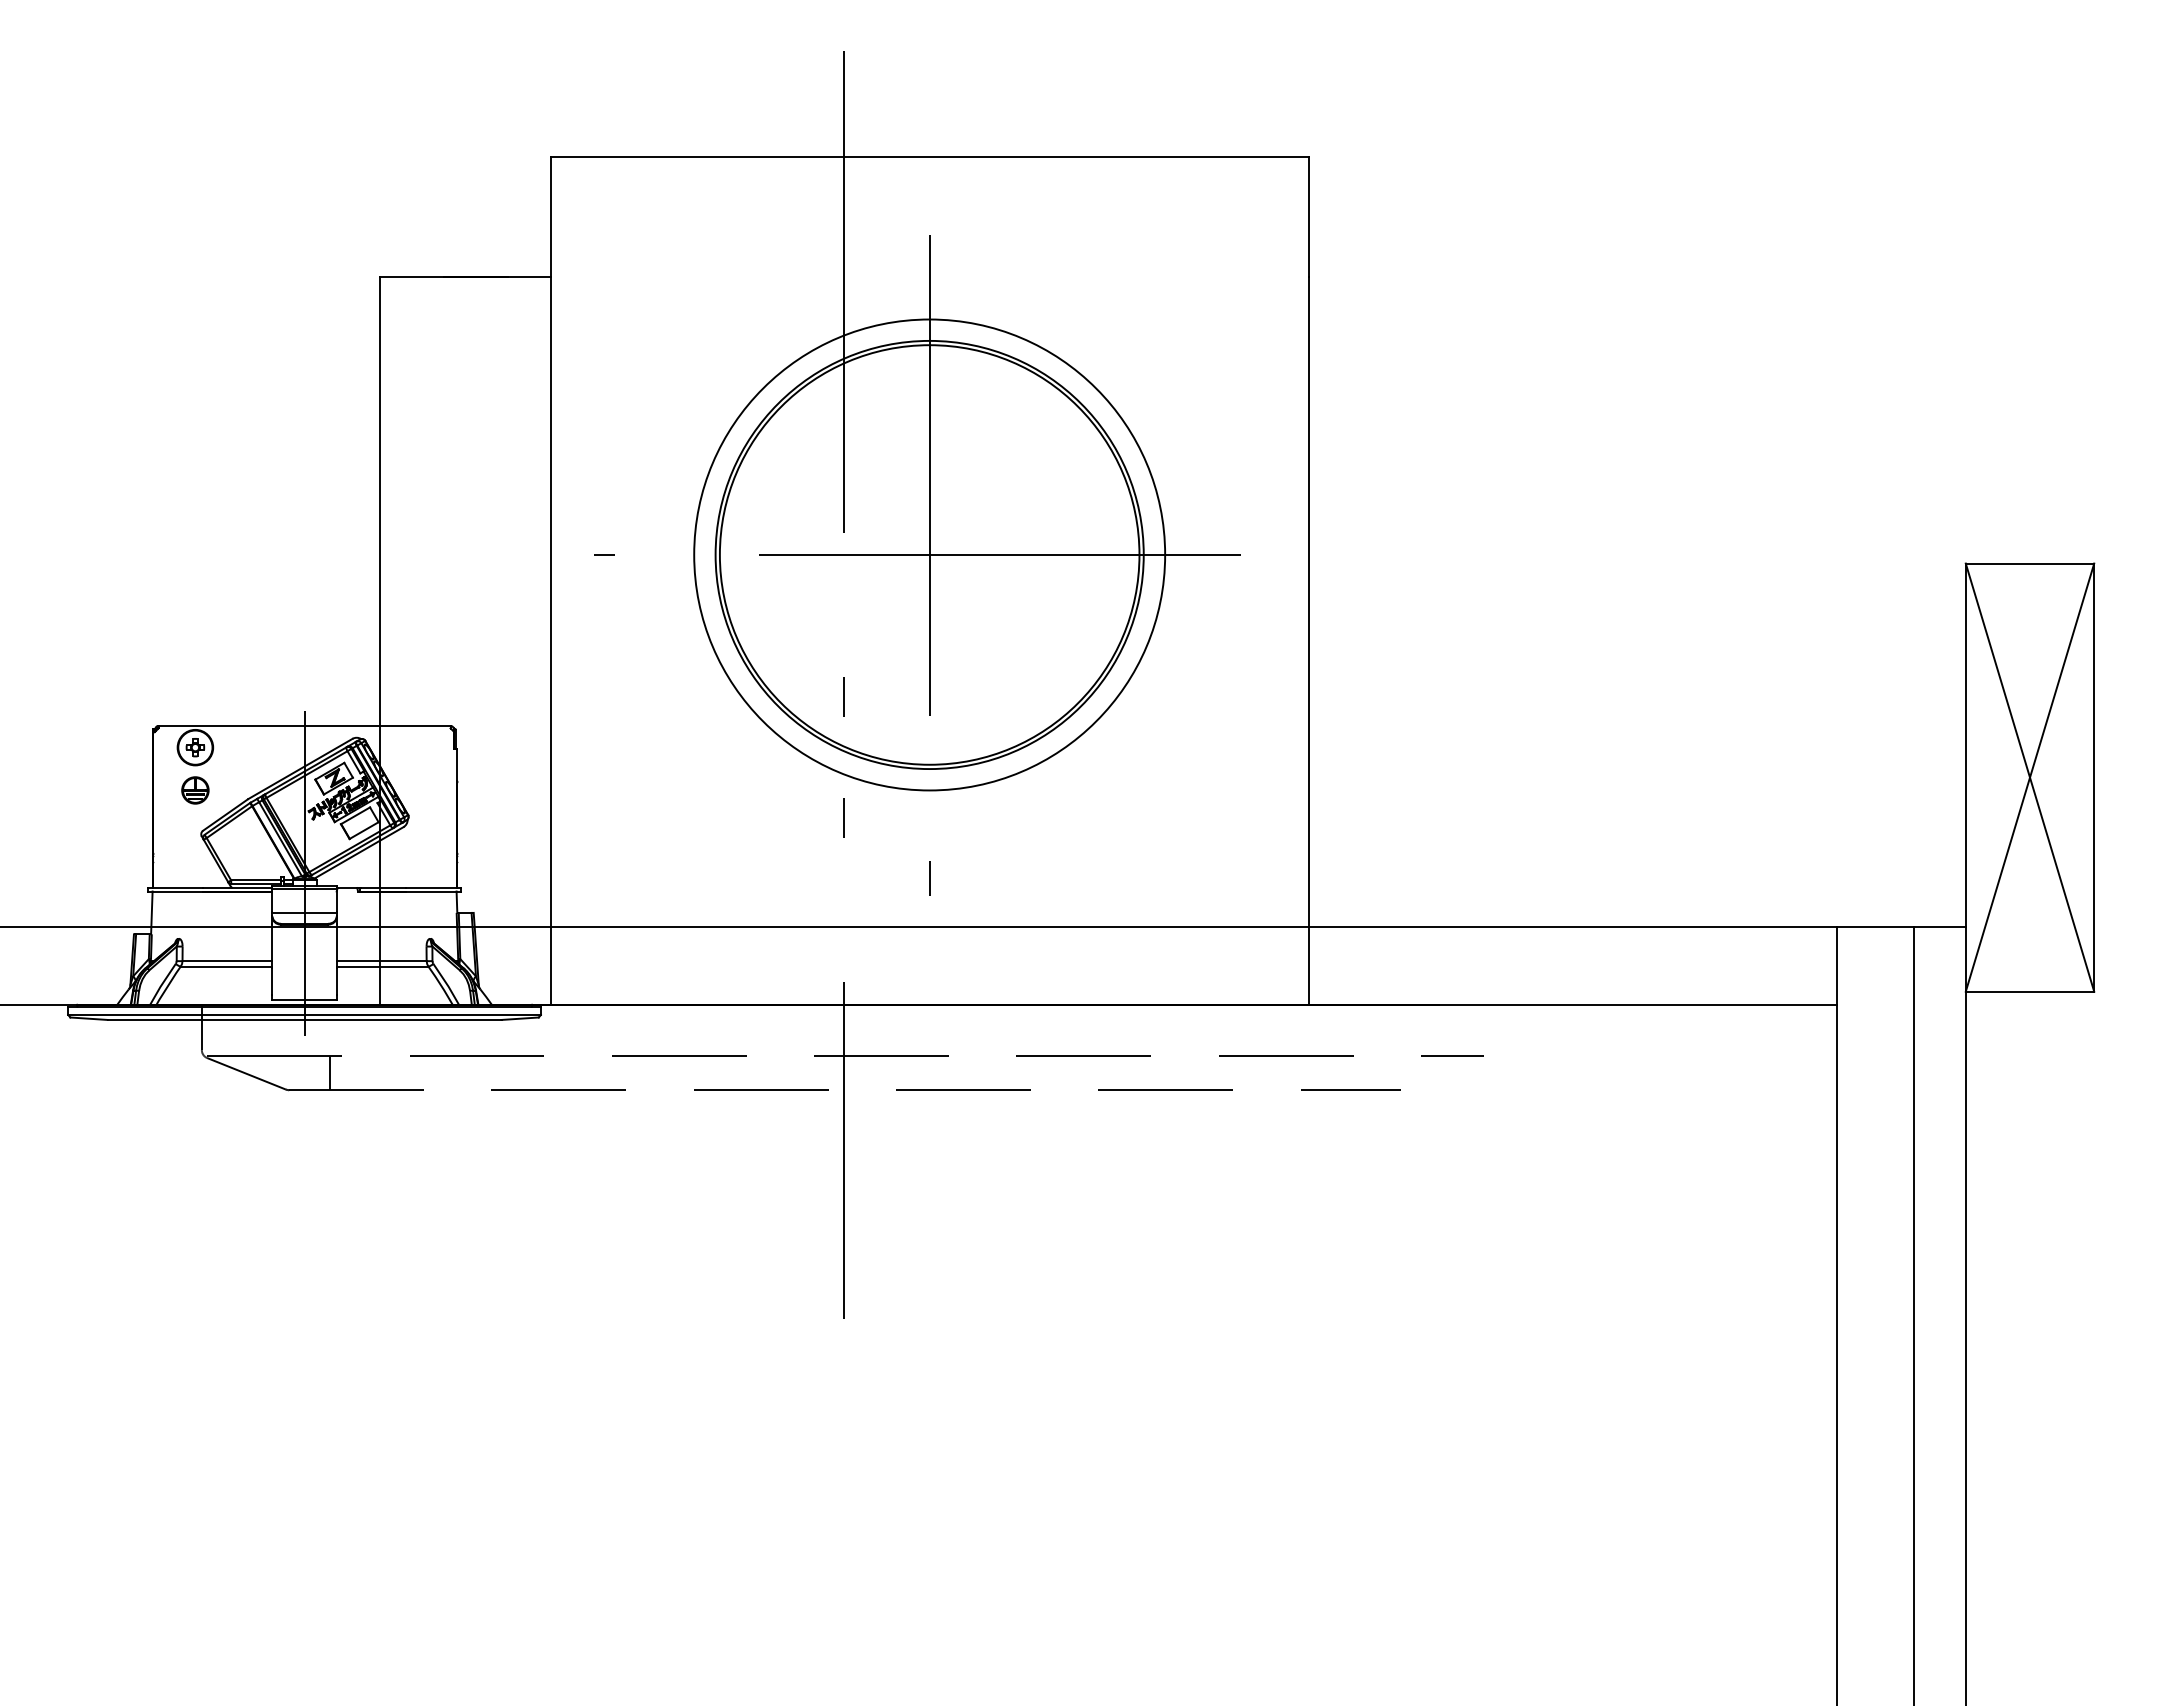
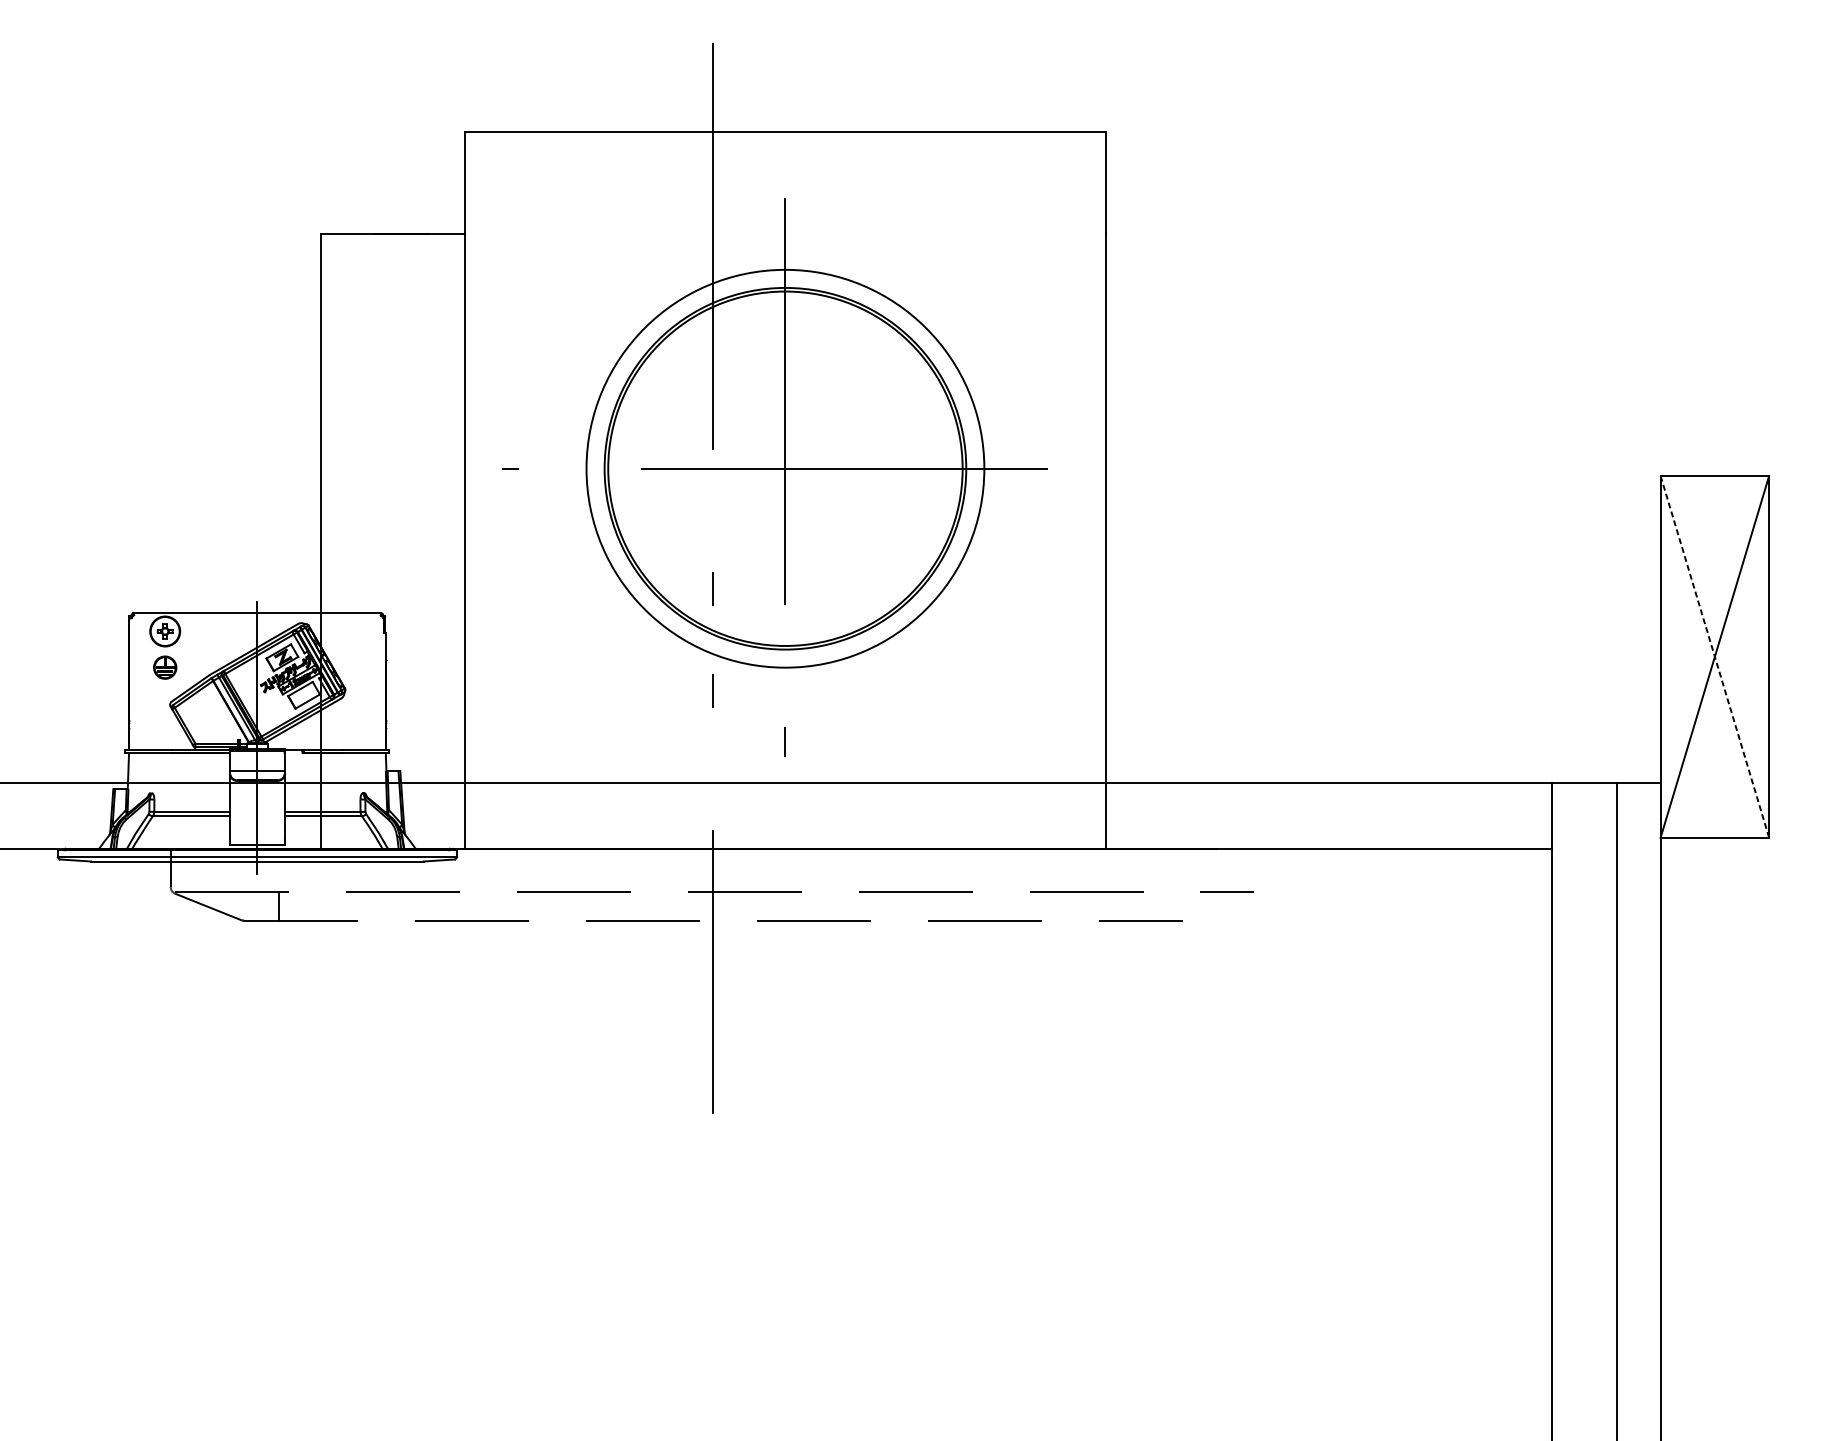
line: (2030, 778) -> (1715, 657), solid -> dashed

